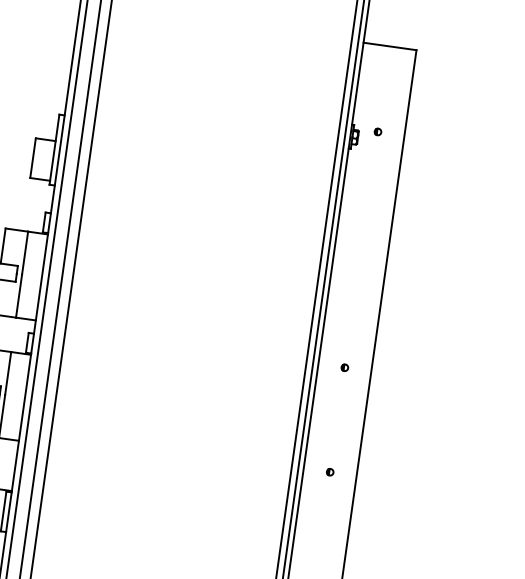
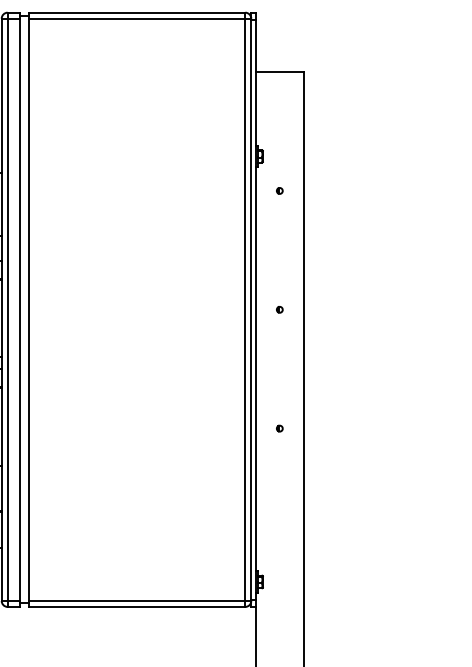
part: (377, 131) -> (279, 190), moved
part: (344, 367) -> (279, 309), moved
part: (329, 472) -> (279, 428), moved

